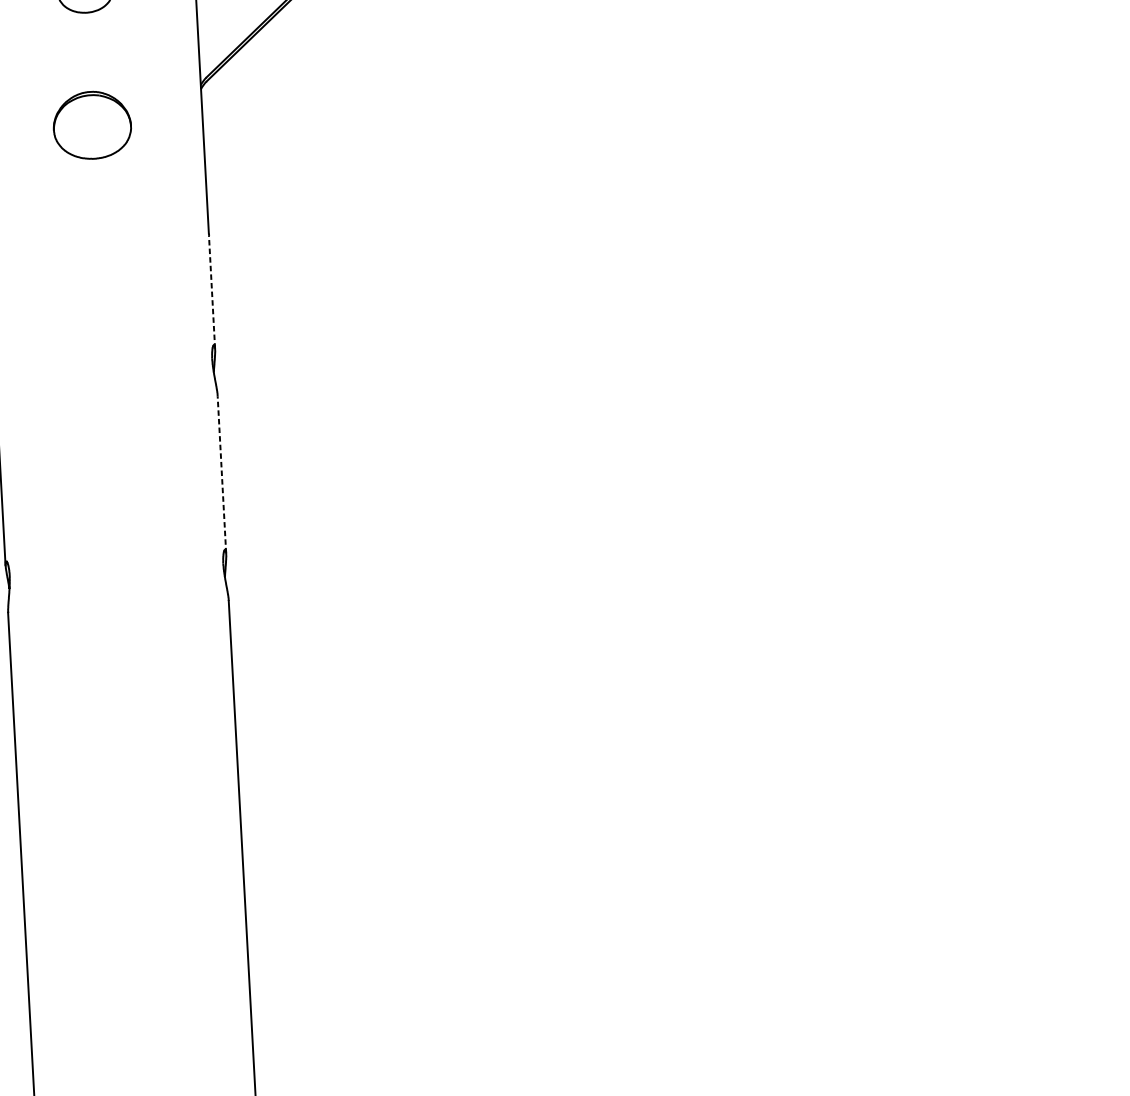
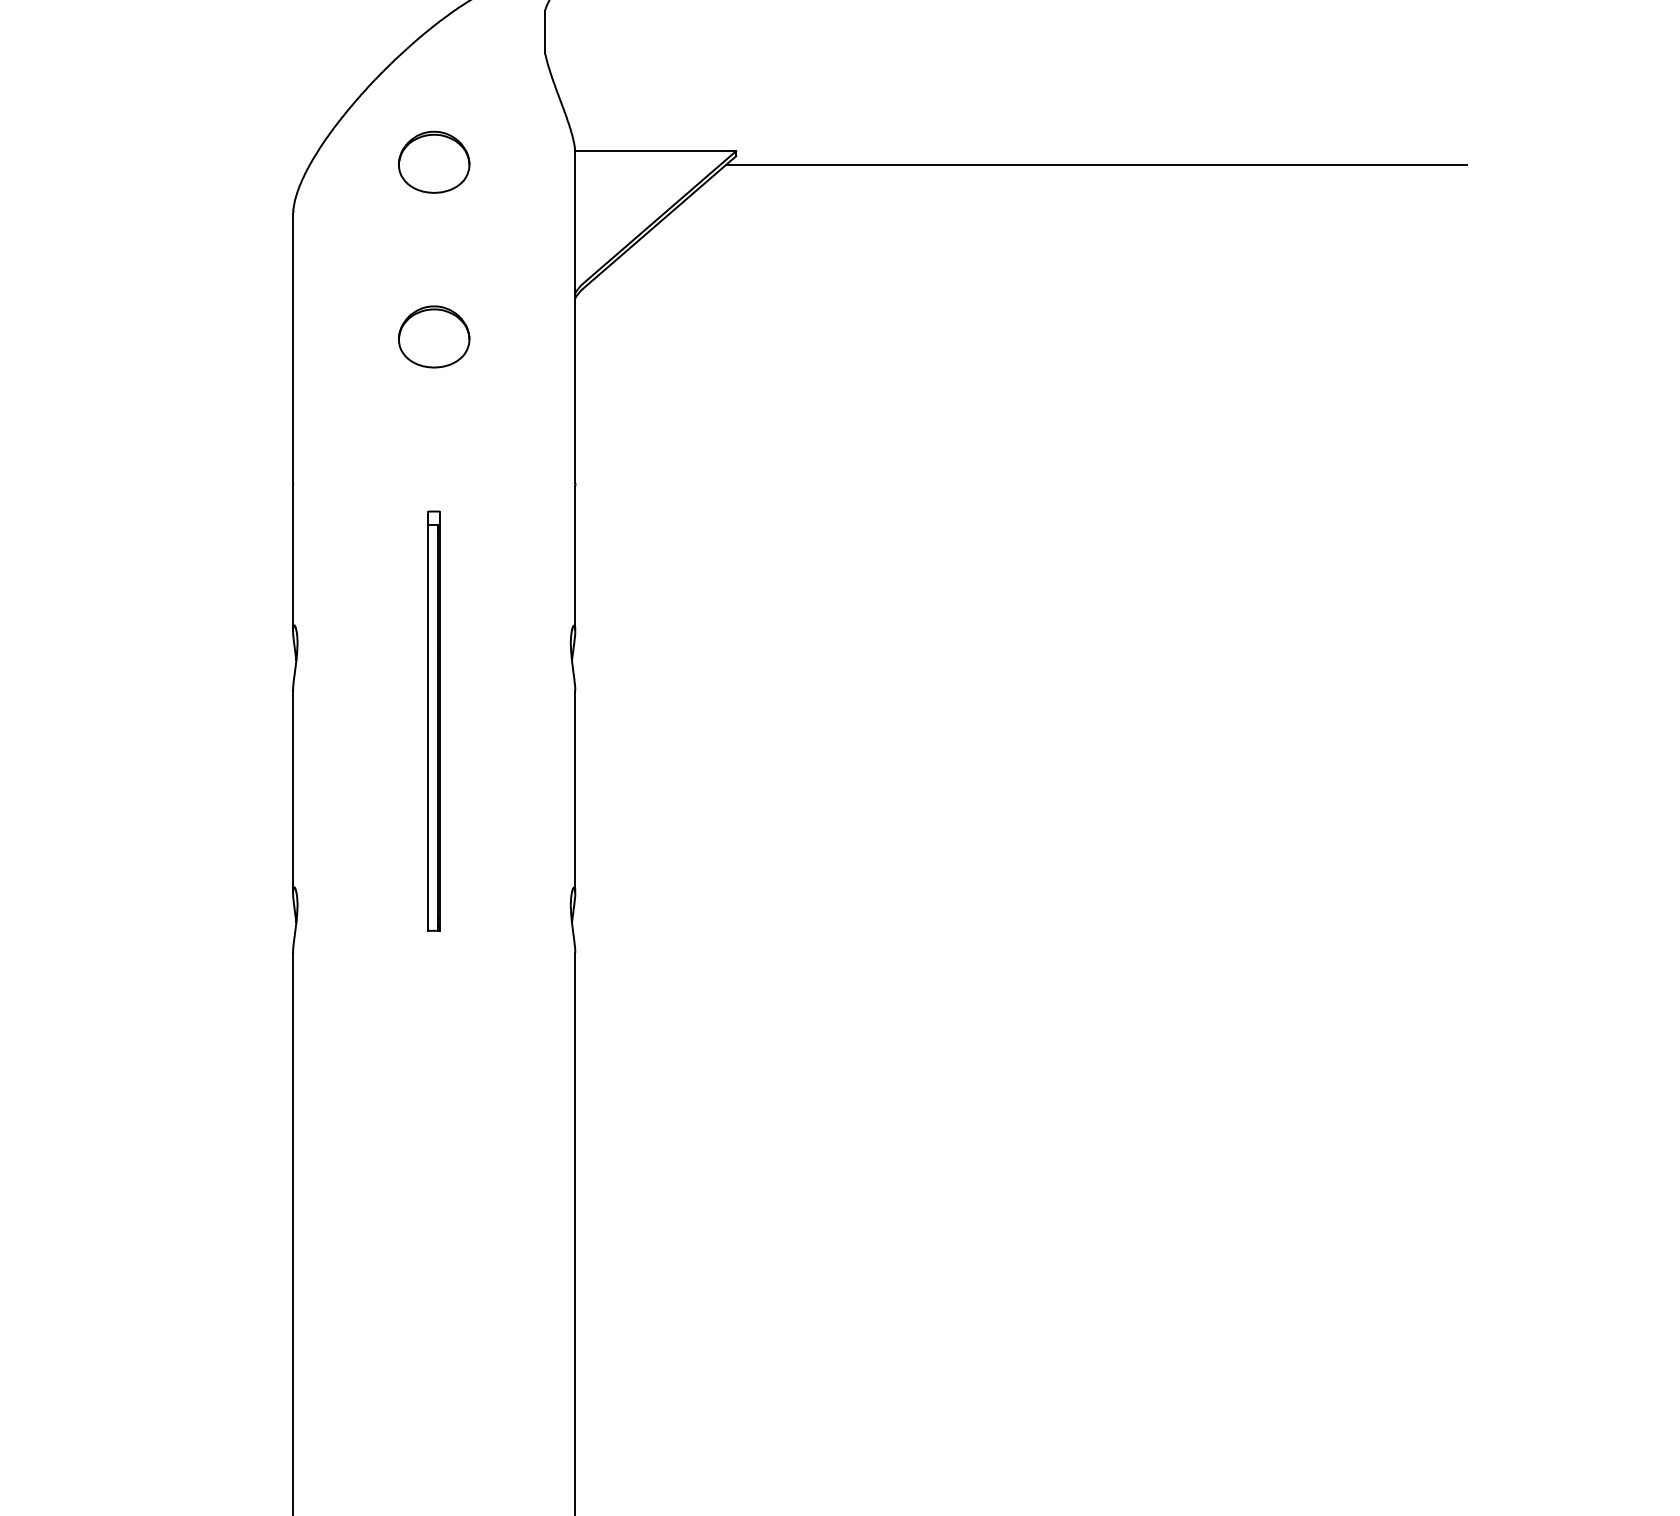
part: (92, 124) -> (434, 336), size x0.71
line: (212, 291) -> (575, 557), dashed -> solid
part: (108, 425) -> (433, 720), added
line: (222, 474) -> (575, 791), dashed -> solid

